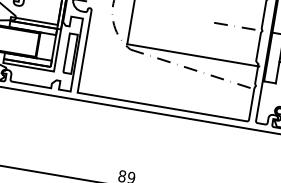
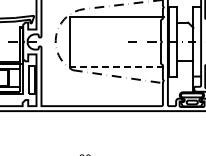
line: (192, 54) -> (116, 66), solid -> dashed

